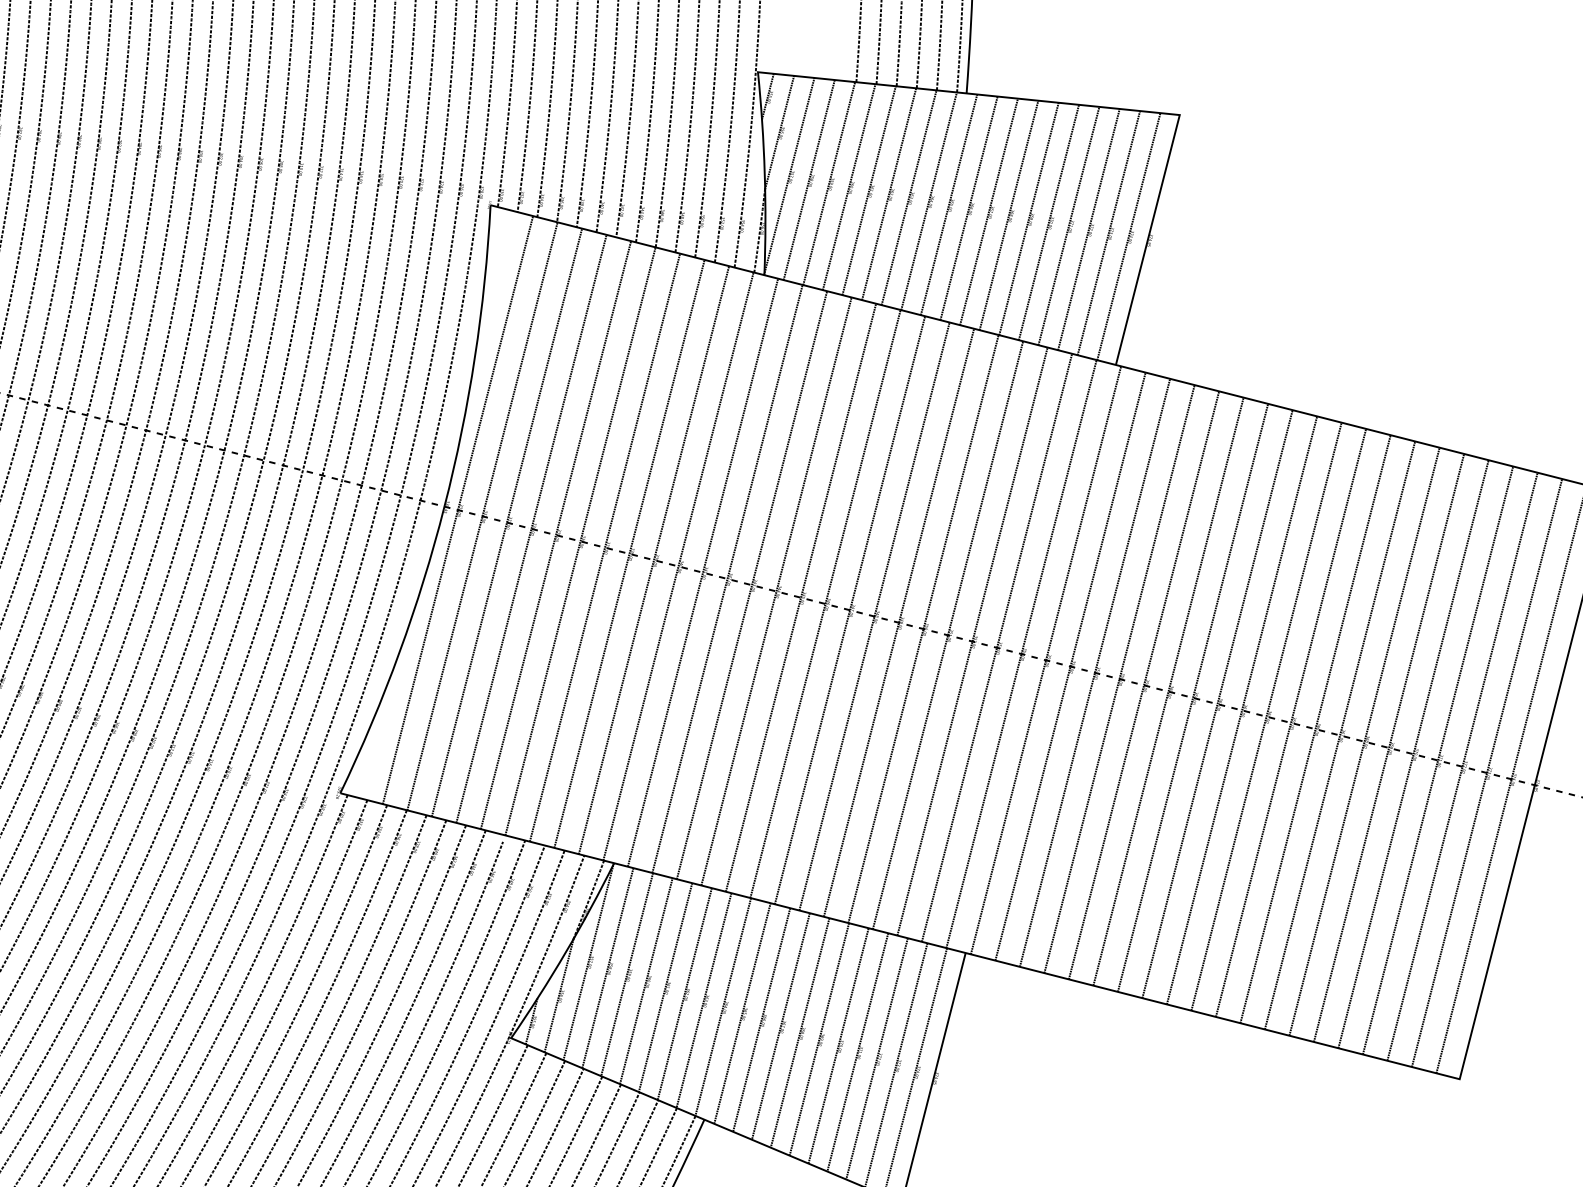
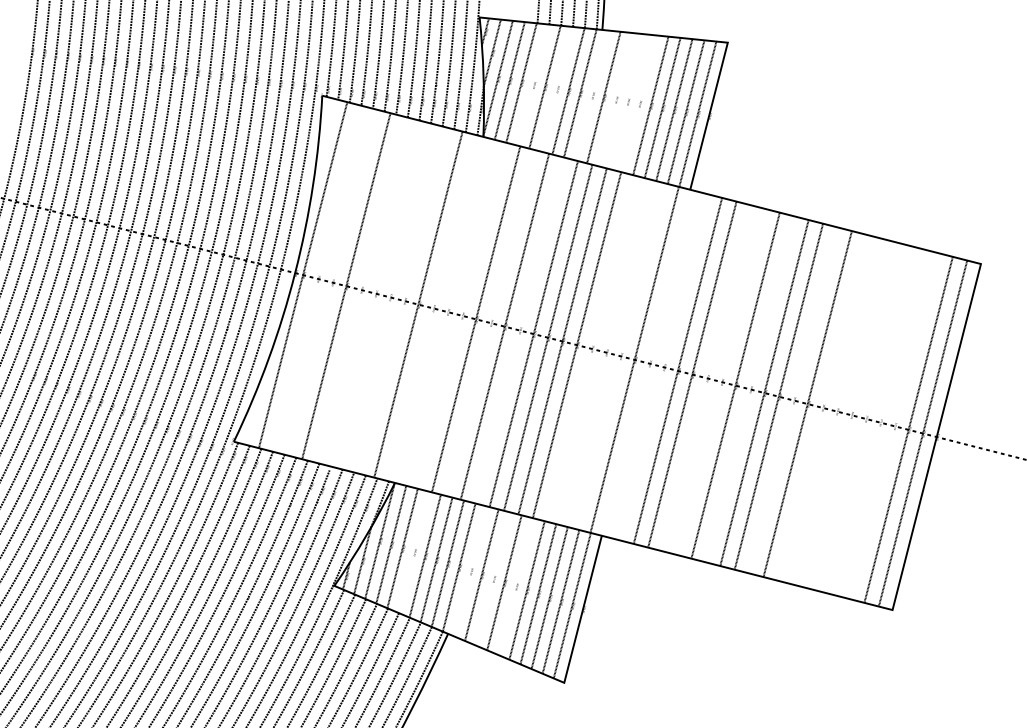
line: (847, 186) -> (532, 84), removed
line: (888, 192) -> (556, 88), removed
line: (948, 204) -> (591, 95), removed
line: (988, 211) -> (615, 99), removed
line: (1009, 214) -> (627, 101), removed
line: (1027, 218) -> (638, 103), removed
line: (482, 515) -> (317, 278), removed
line: (506, 522) -> (331, 282), removed
line: (555, 534) -> (360, 289), removed
line: (581, 541) -> (375, 293), removed
line: (604, 548) -> (389, 297), removed
line: (628, 553) -> (403, 300), removed
line: (677, 566) -> (432, 308), removed
line: (703, 571) -> (447, 311), removed
line: (727, 578) -> (461, 315), removed
line: (776, 592) -> (490, 323), removed
line: (825, 604) -> (519, 330), removed
line: (948, 634) -> (591, 348), removed
line: (971, 641) -> (605, 352), removed
line: (997, 648) -> (620, 356), removed
line: (1044, 660) -> (648, 363), removed
line: (1070, 667) -> (663, 367), removed
line: (1143, 685) -> (706, 378), removed
line: (1169, 690) -> (721, 381), removed
line: (1216, 704) -> (749, 389), removed
line: (1291, 723) -> (793, 400), removed
line: (1338, 735) -> (821, 407), removed
line: (1364, 741) -> (836, 411), removed
line: (1388, 748) -> (850, 415), removed
line: (1413, 753) -> (865, 418), removed
line: (1437, 760) -> (879, 422), removed
line: (1463, 767) -> (894, 426), removed
line: (645, 979) -> (413, 551), removed
line: (742, 1013) -> (470, 571), removed
line: (781, 1025) -> (493, 578), removed
line: (818, 1039) -> (515, 586), removed

